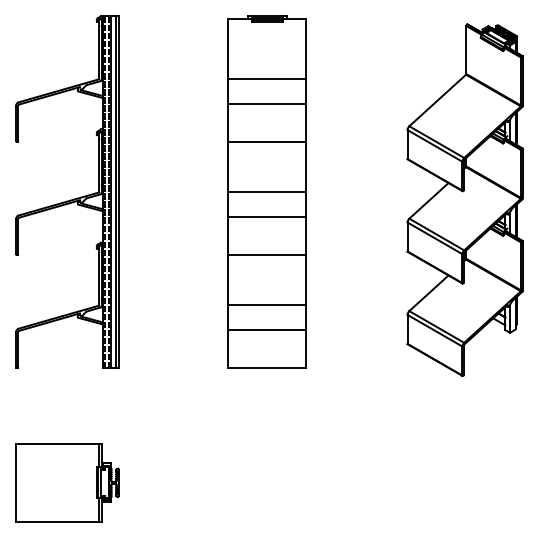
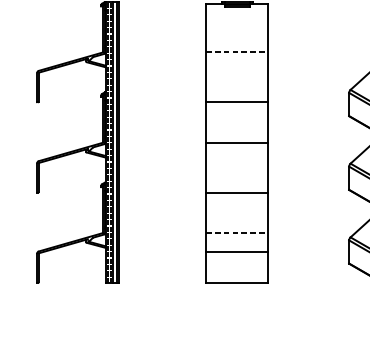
line: (267, 79) -> (237, 52), solid -> dashed
line: (267, 103) -> (237, 71), removed
line: (267, 216) -> (237, 161), removed
line: (267, 305) -> (237, 232), solid -> dashed

